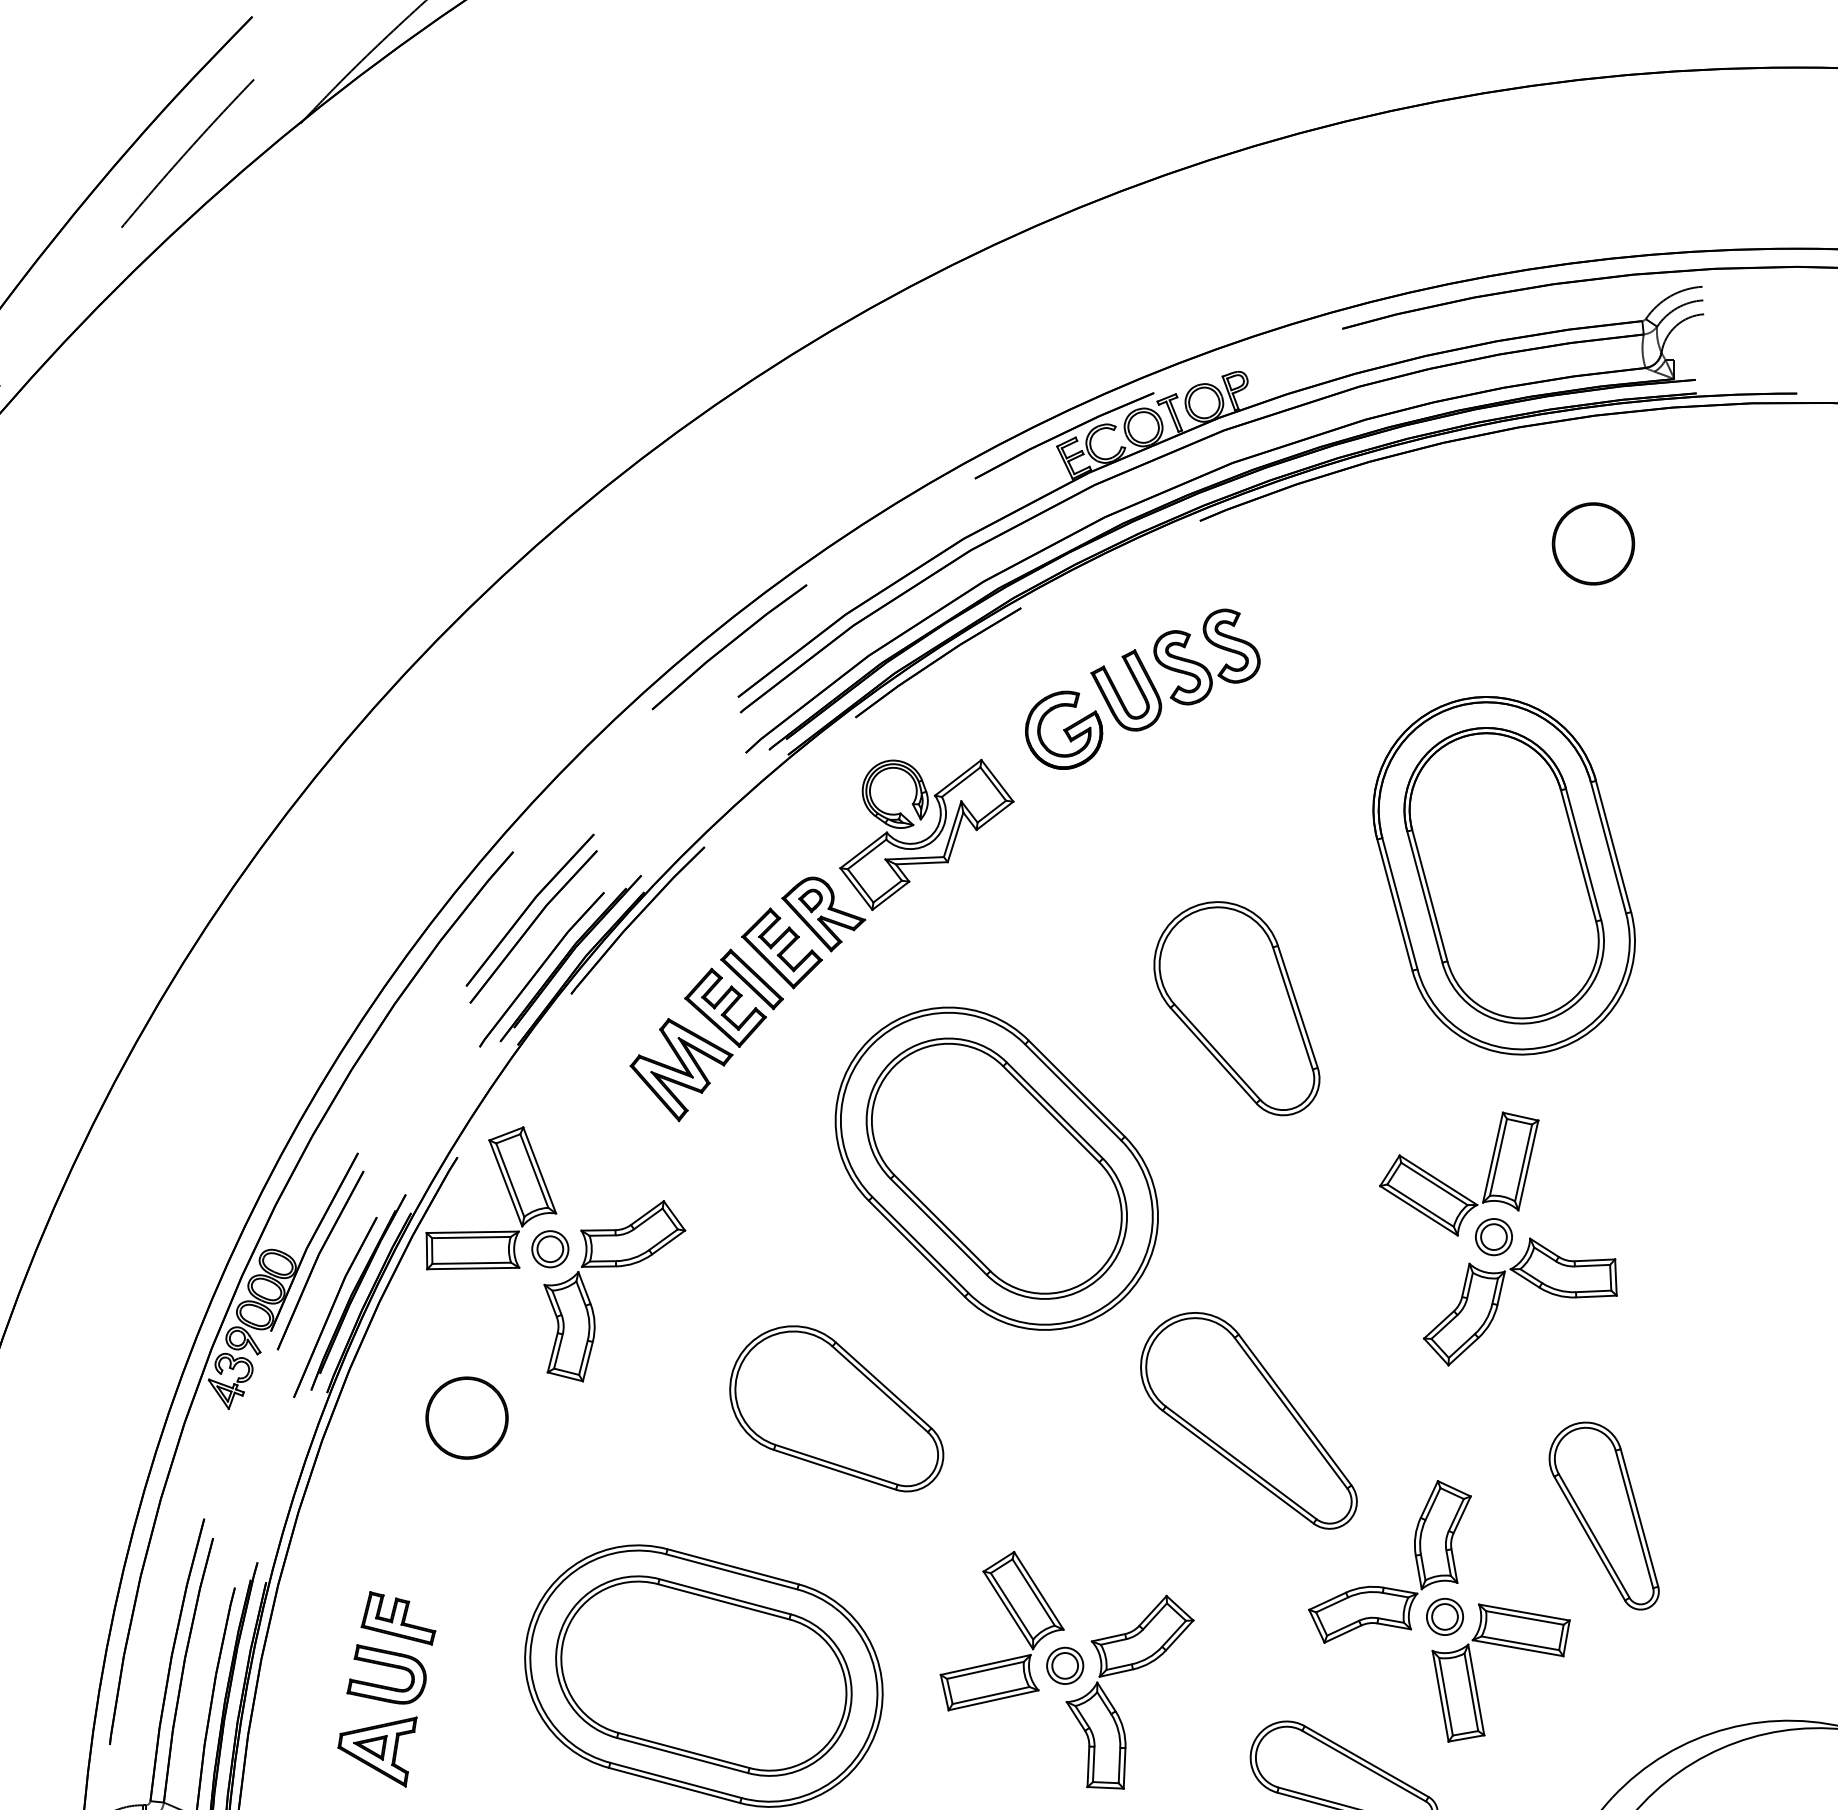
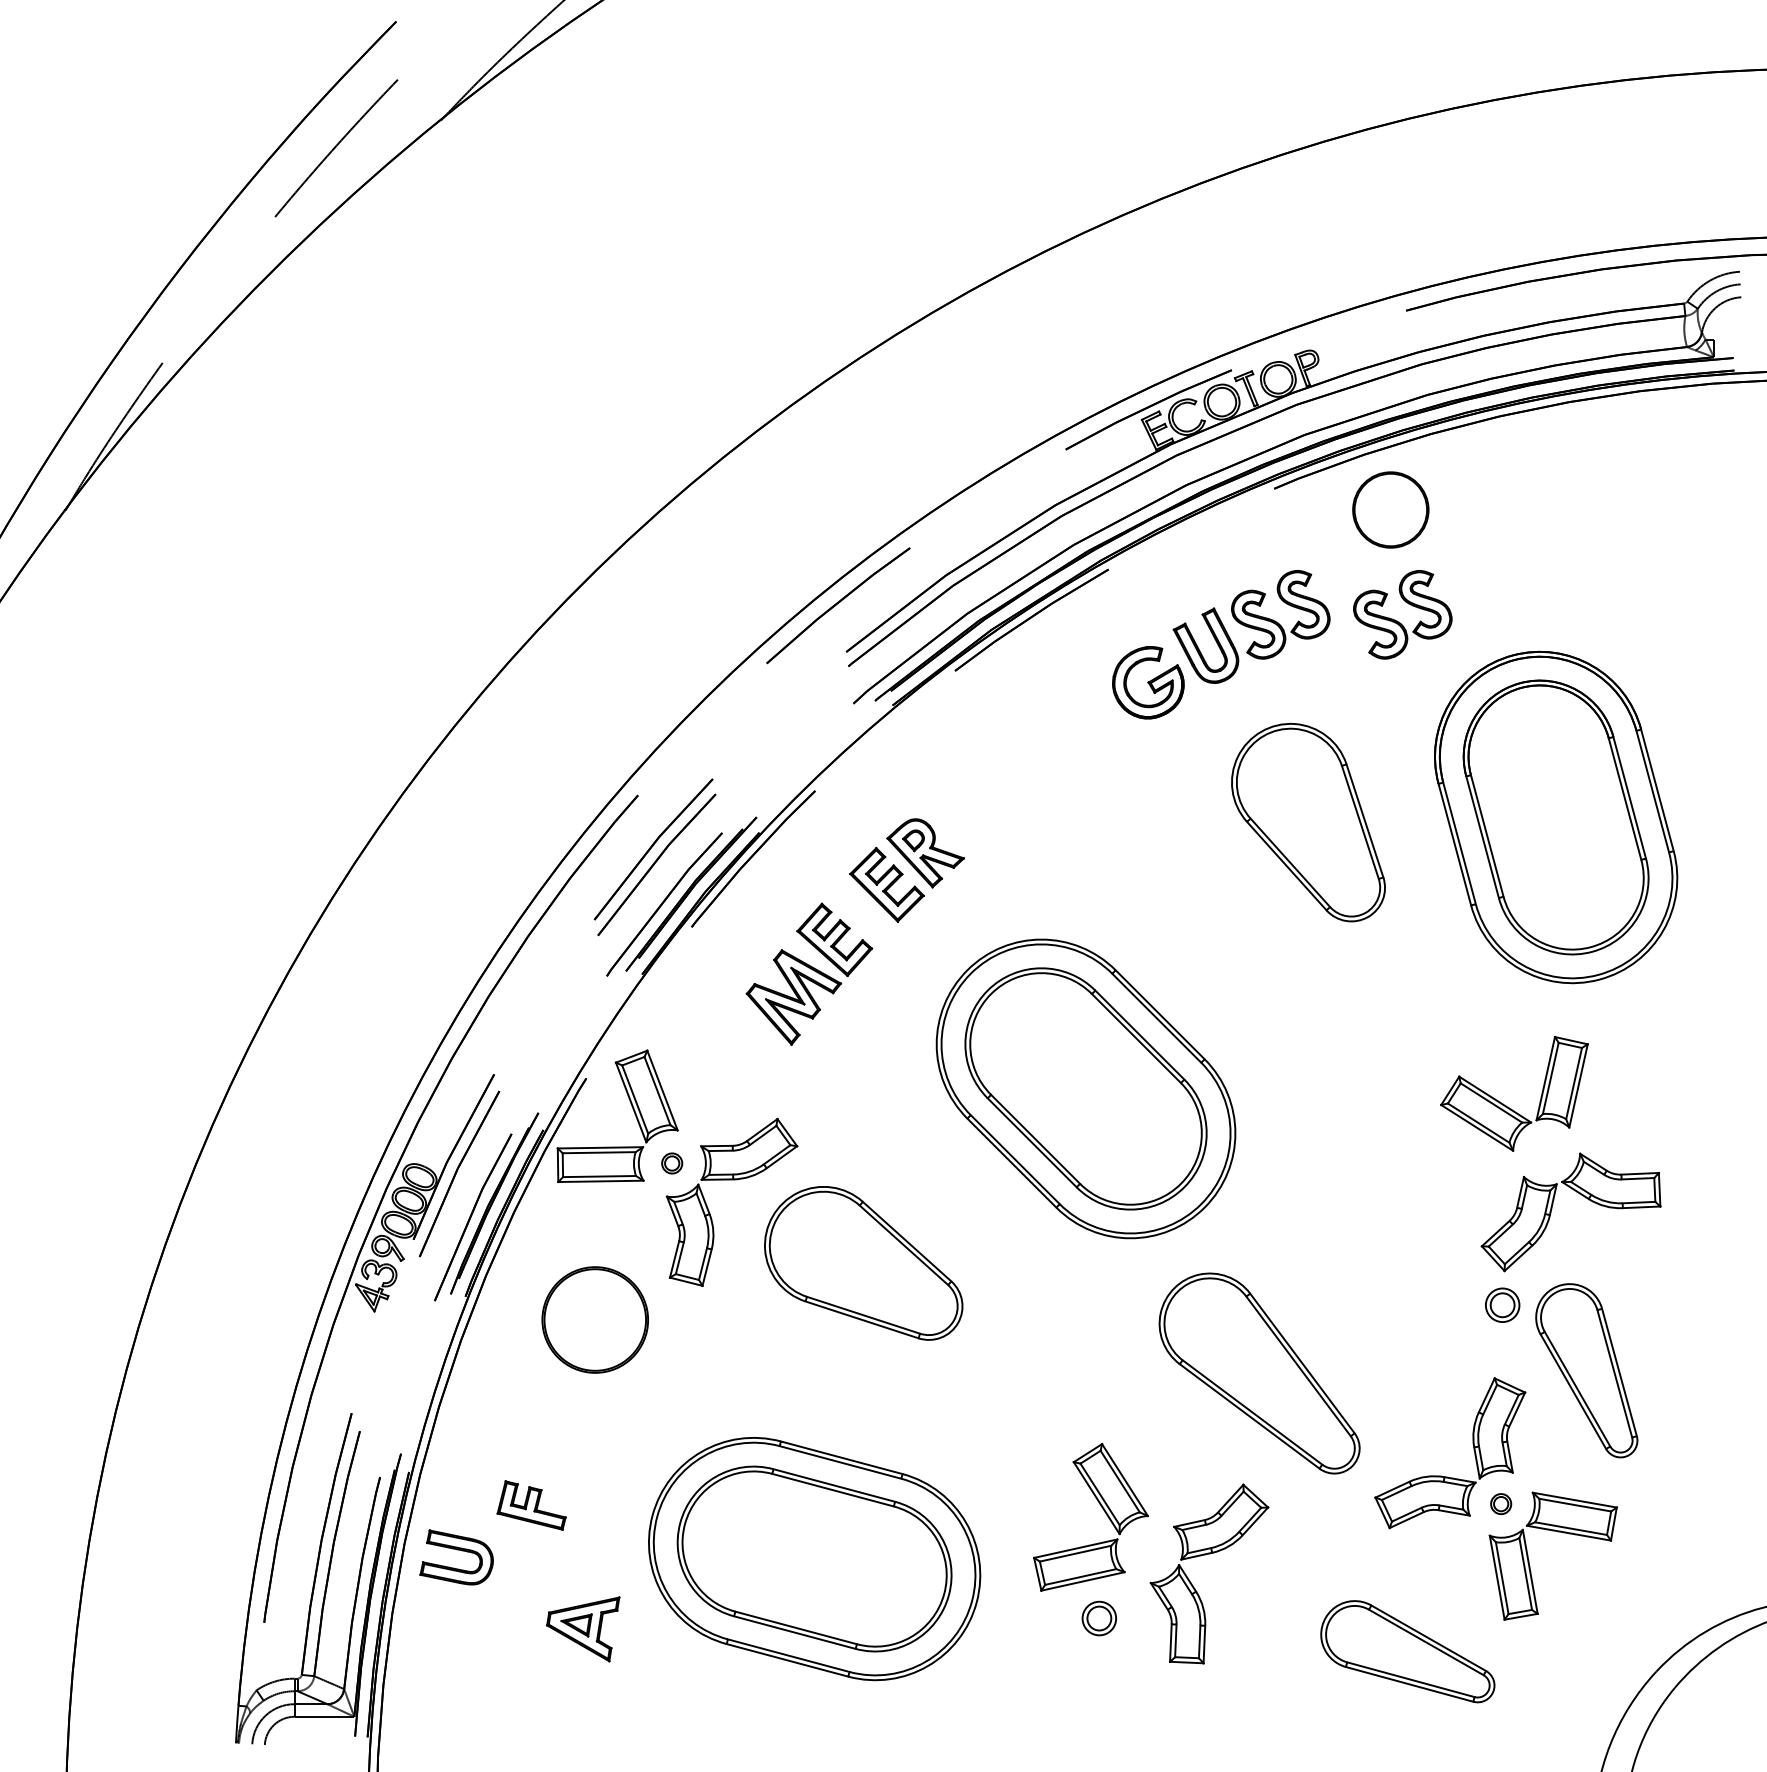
circle: (1593, 543) -> (1390, 509), moved
part: (1332, 663) -> (1397, 620), added
part: (927, 834) -> (1021, 779), removed
part: (751, 979) -> (858, 913), removed
part: (1236, 1008) -> (1308, 822), moved
part: (1493, 1236) -> (1502, 1304), moved
part: (549, 1249) -> (671, 1163), size x0.6
part: (836, 1408) -> (863, 1263), moved
part: (466, 1417) -> (594, 1319), size x1.4
part: (1248, 1420) -> (1259, 1373), moved
part: (1603, 1515) -> (1586, 1370), moved
part: (1444, 1616) -> (1500, 1503), size x0.6
part: (1064, 1665) -> (1098, 1618), moved
part: (387, 1666) -> (457, 1550), moved
part: (377, 1752) -> (583, 1629), moved

